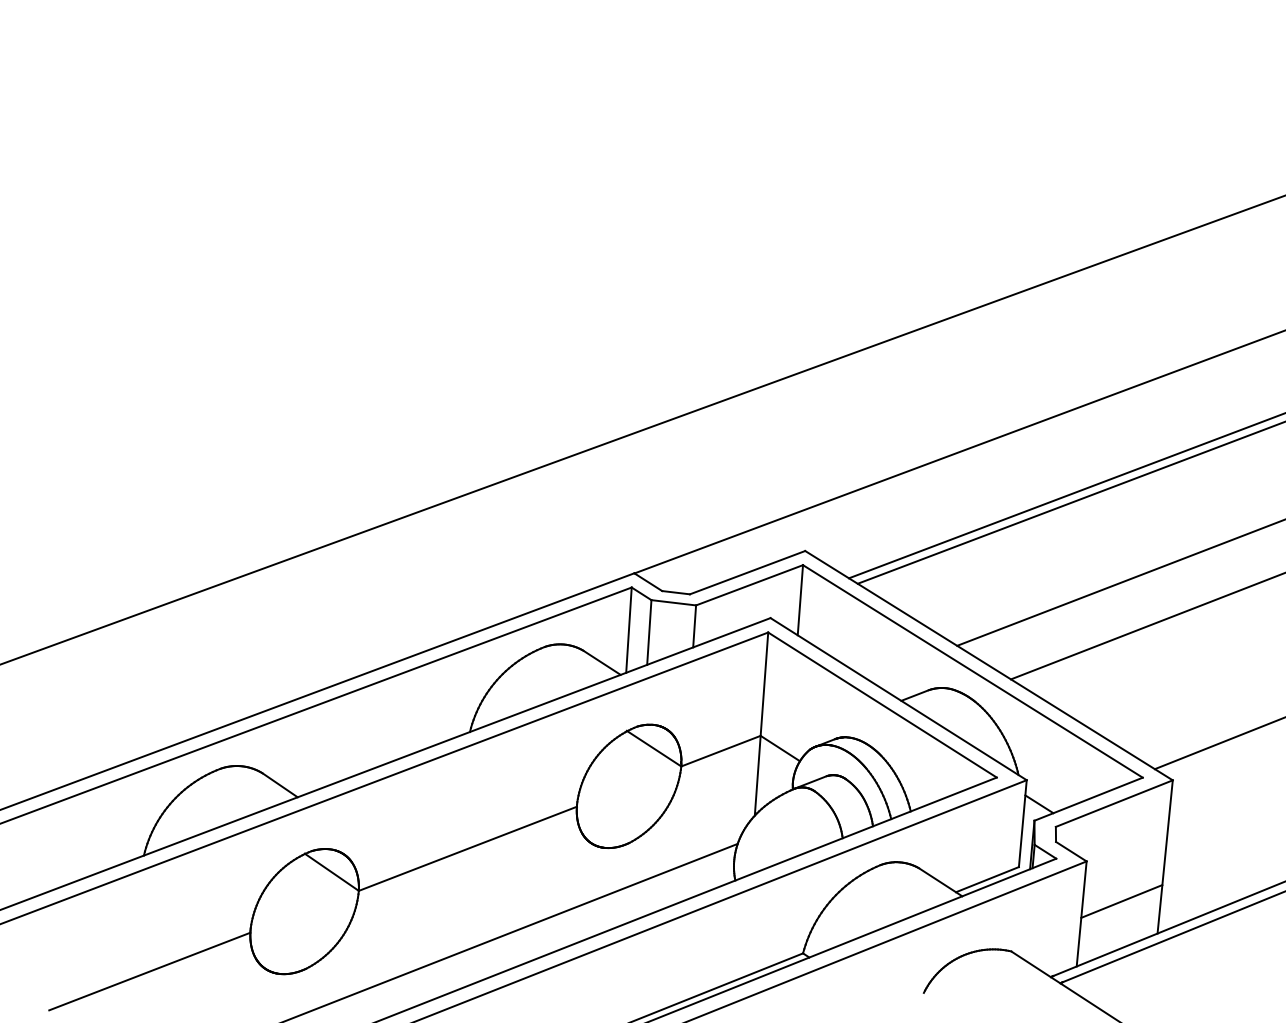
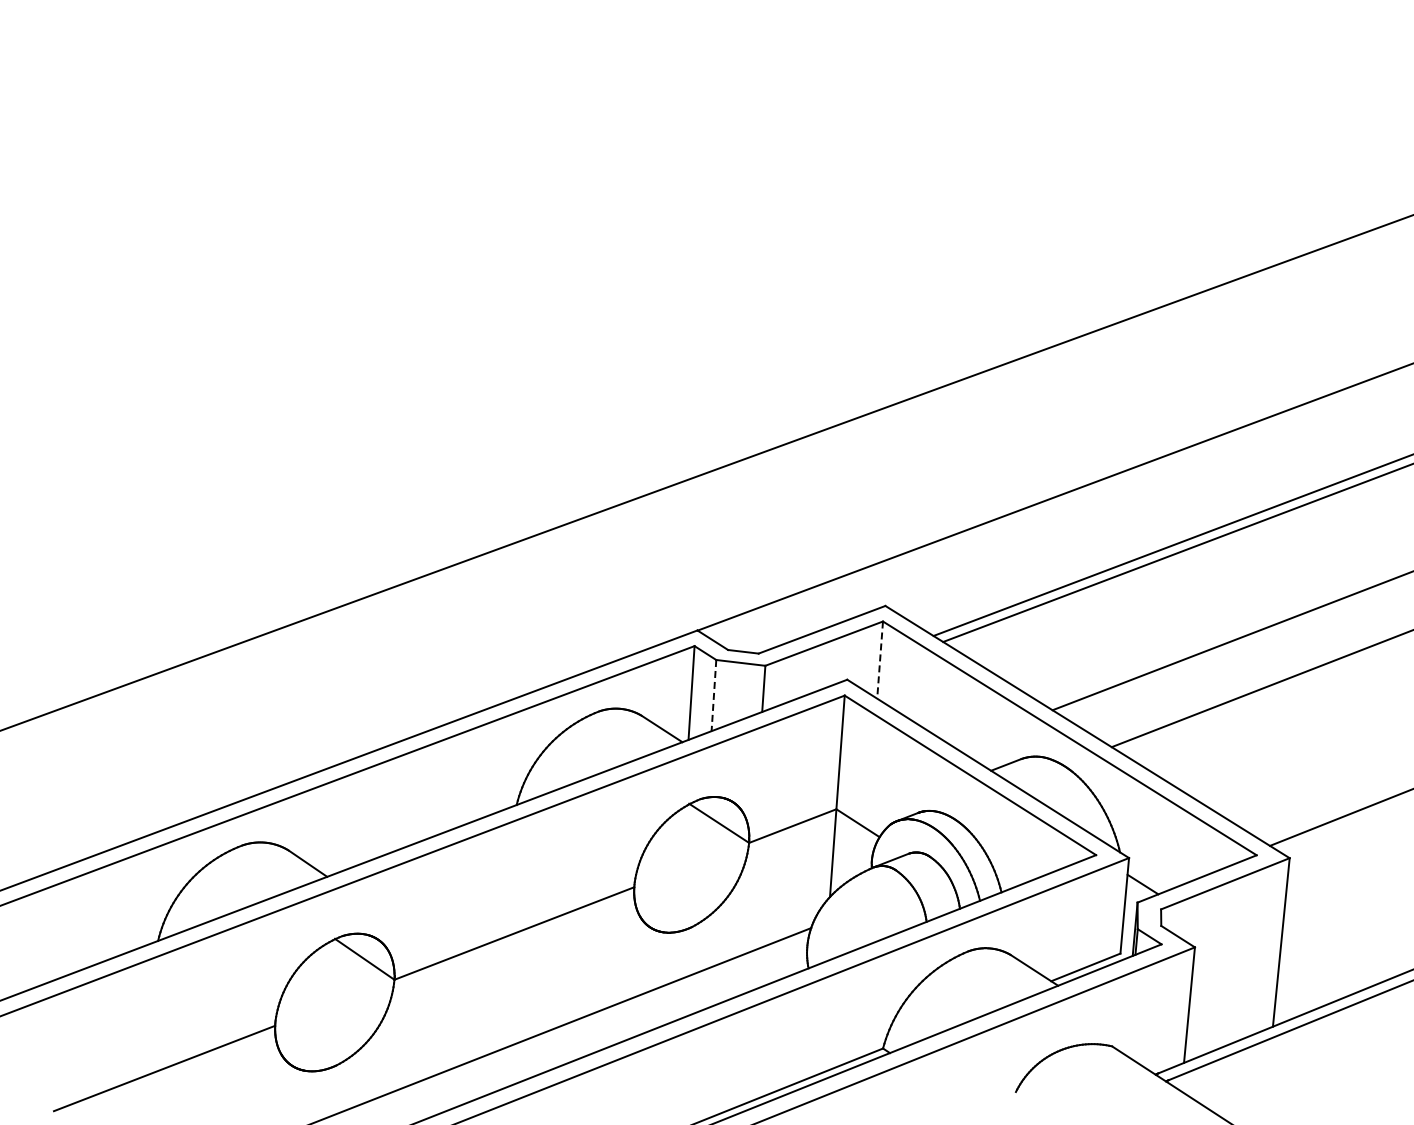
line: (800, 600) -> (880, 660), solid -> dashed
line: (648, 632) -> (713, 695), solid -> dashed
line: (1121, 901) -> (1233, 991), removed

